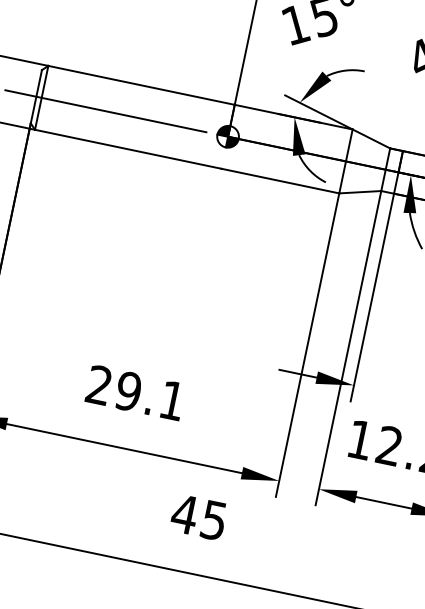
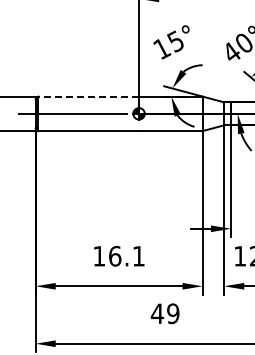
line: (141, 85) -> (88, 96), solid -> dashed
text: (114, 387) -> (107, 255), 29.1 -> 16.1
text: (214, 520) -> (173, 313), 45 -> 49

